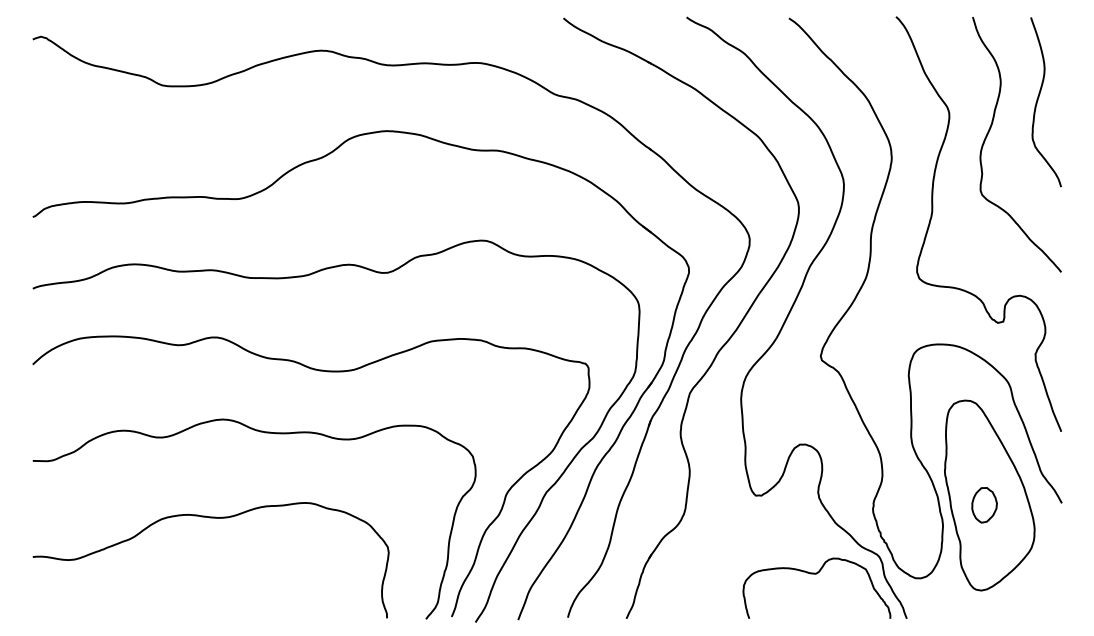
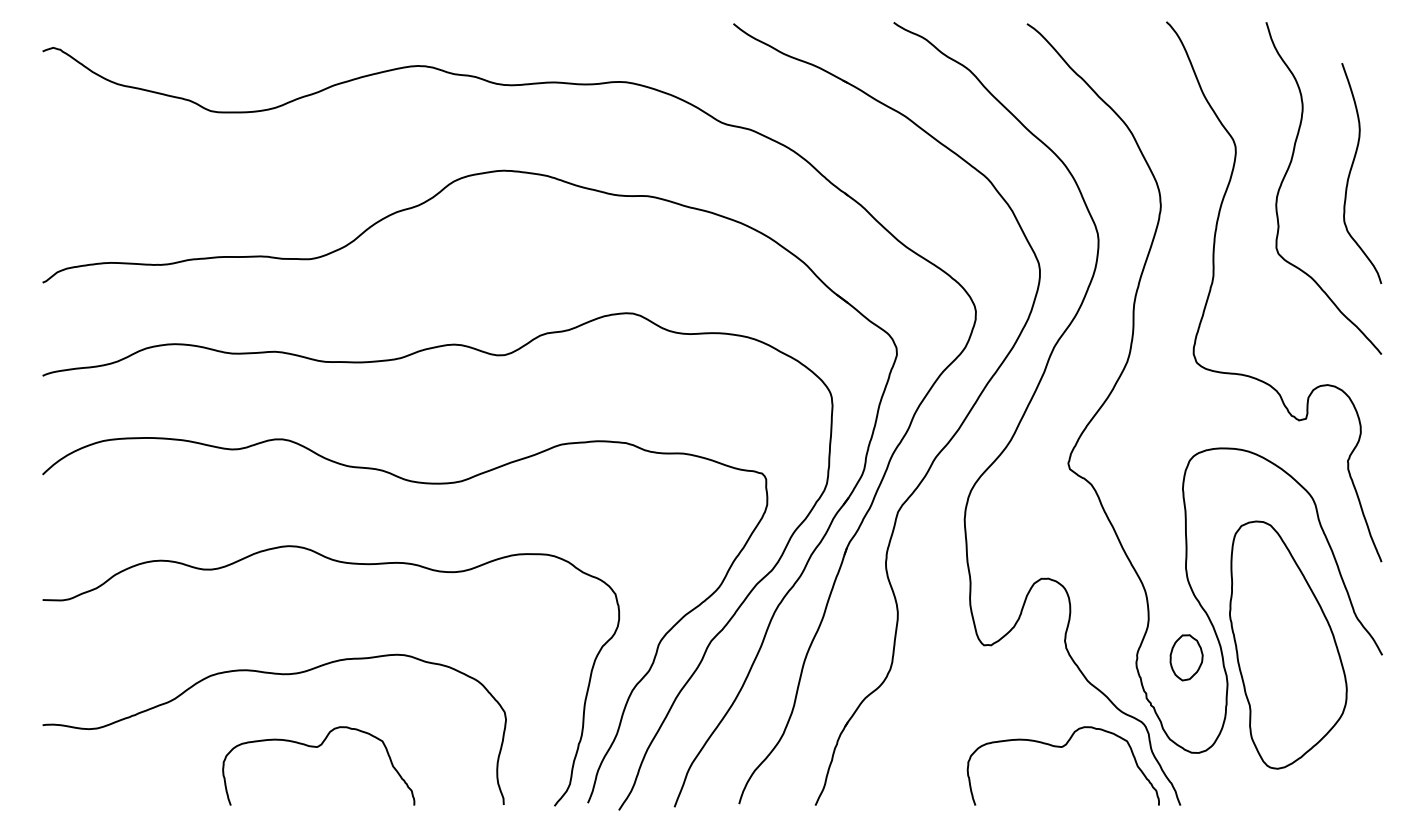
curve: (1038, 100) -> (1351, 171), moved
part: (984, 505) -> (1186, 658), moved
curve: (244, 574) -> (318, 747), added

